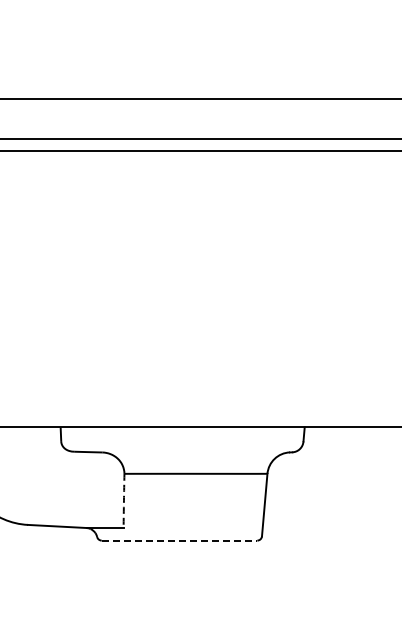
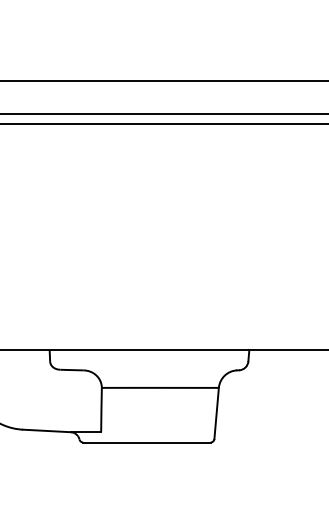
arc: (123, 500) -> (101, 409), dashed -> solid
line: (179, 540) -> (146, 442), dashed -> solid

